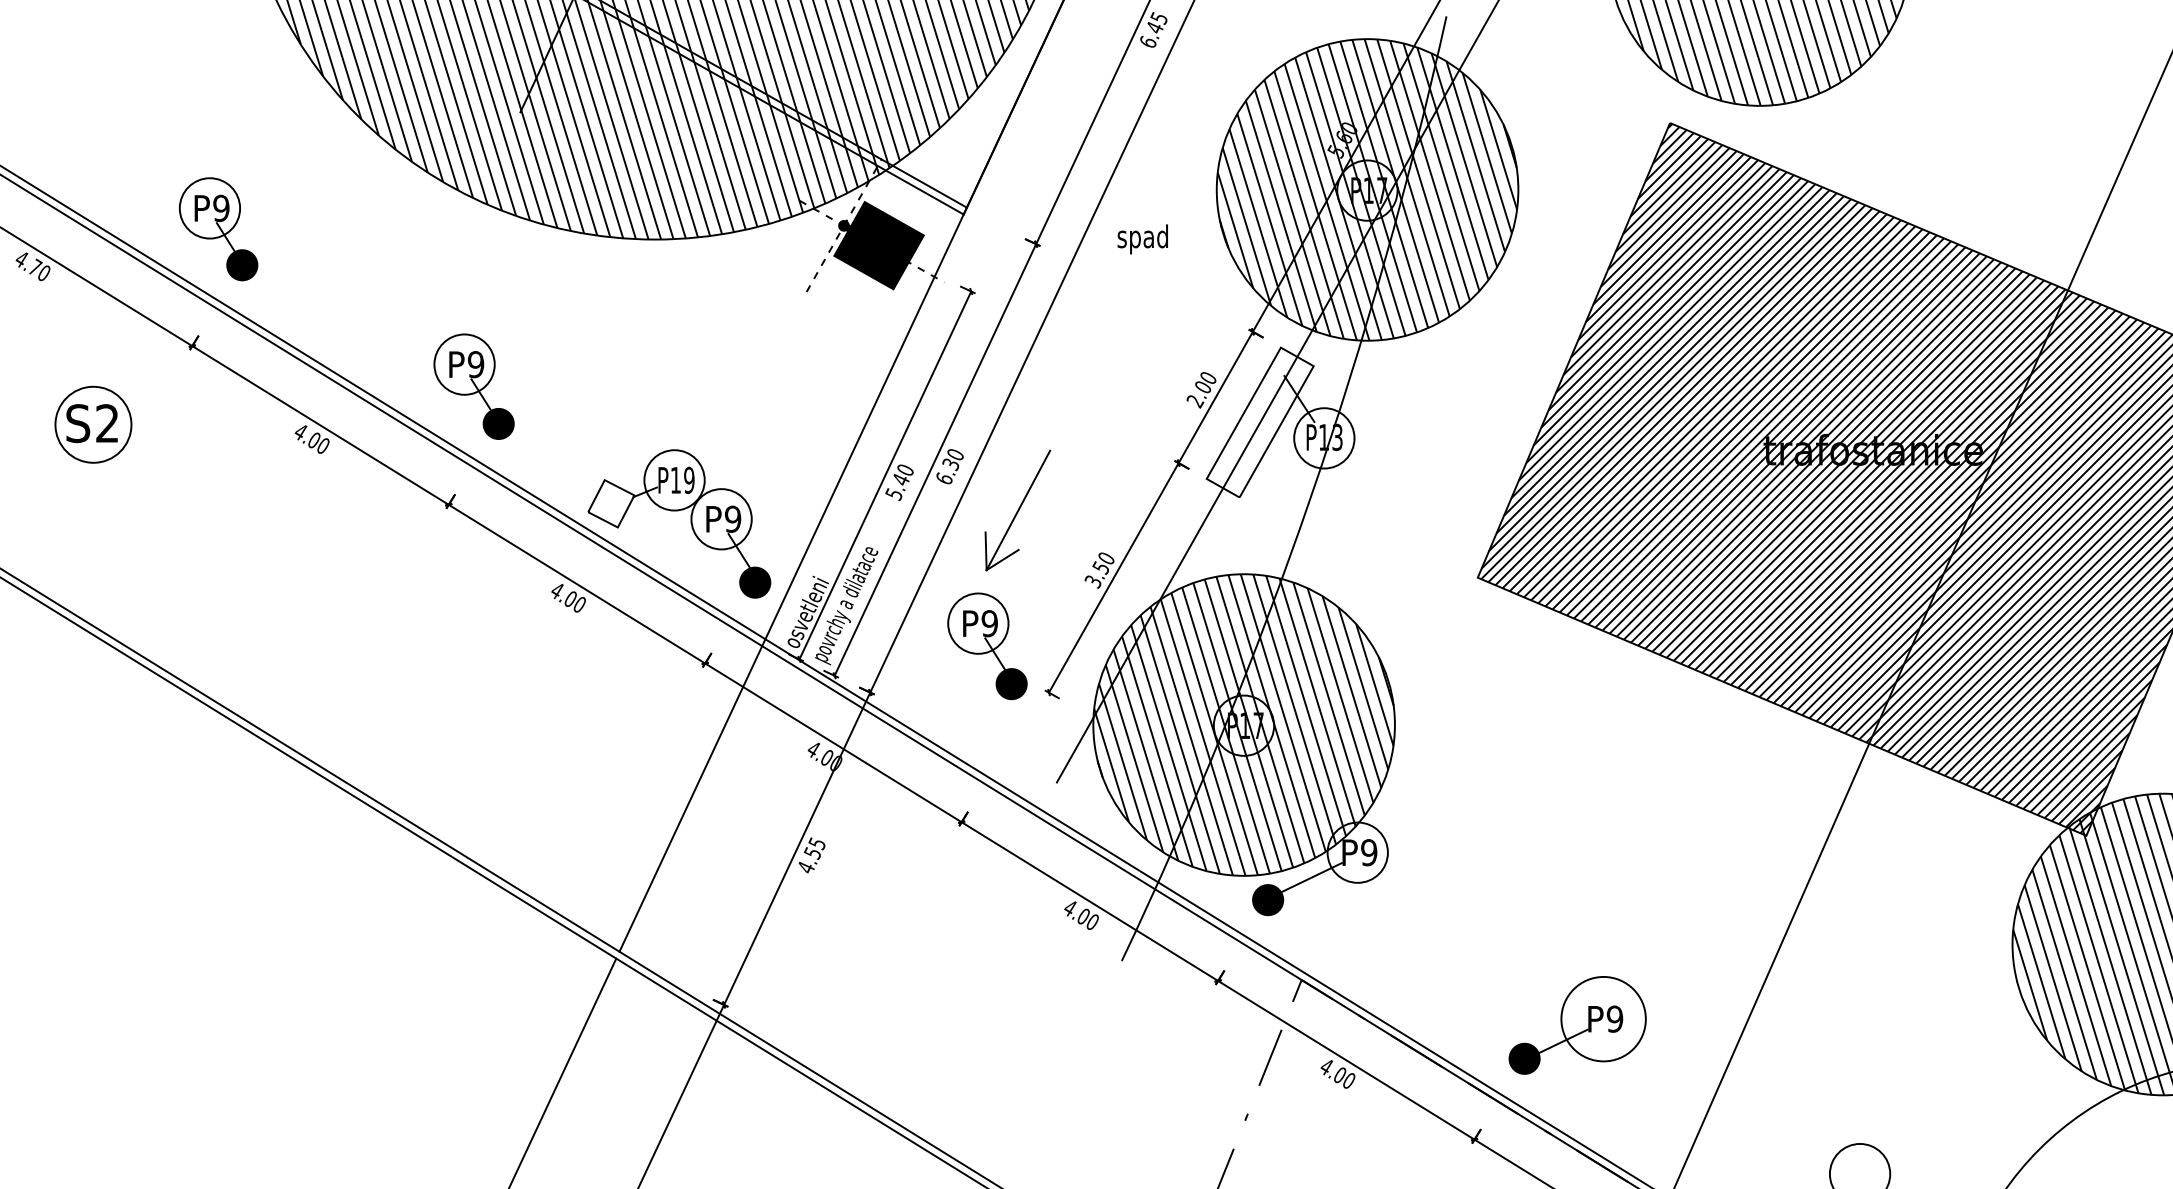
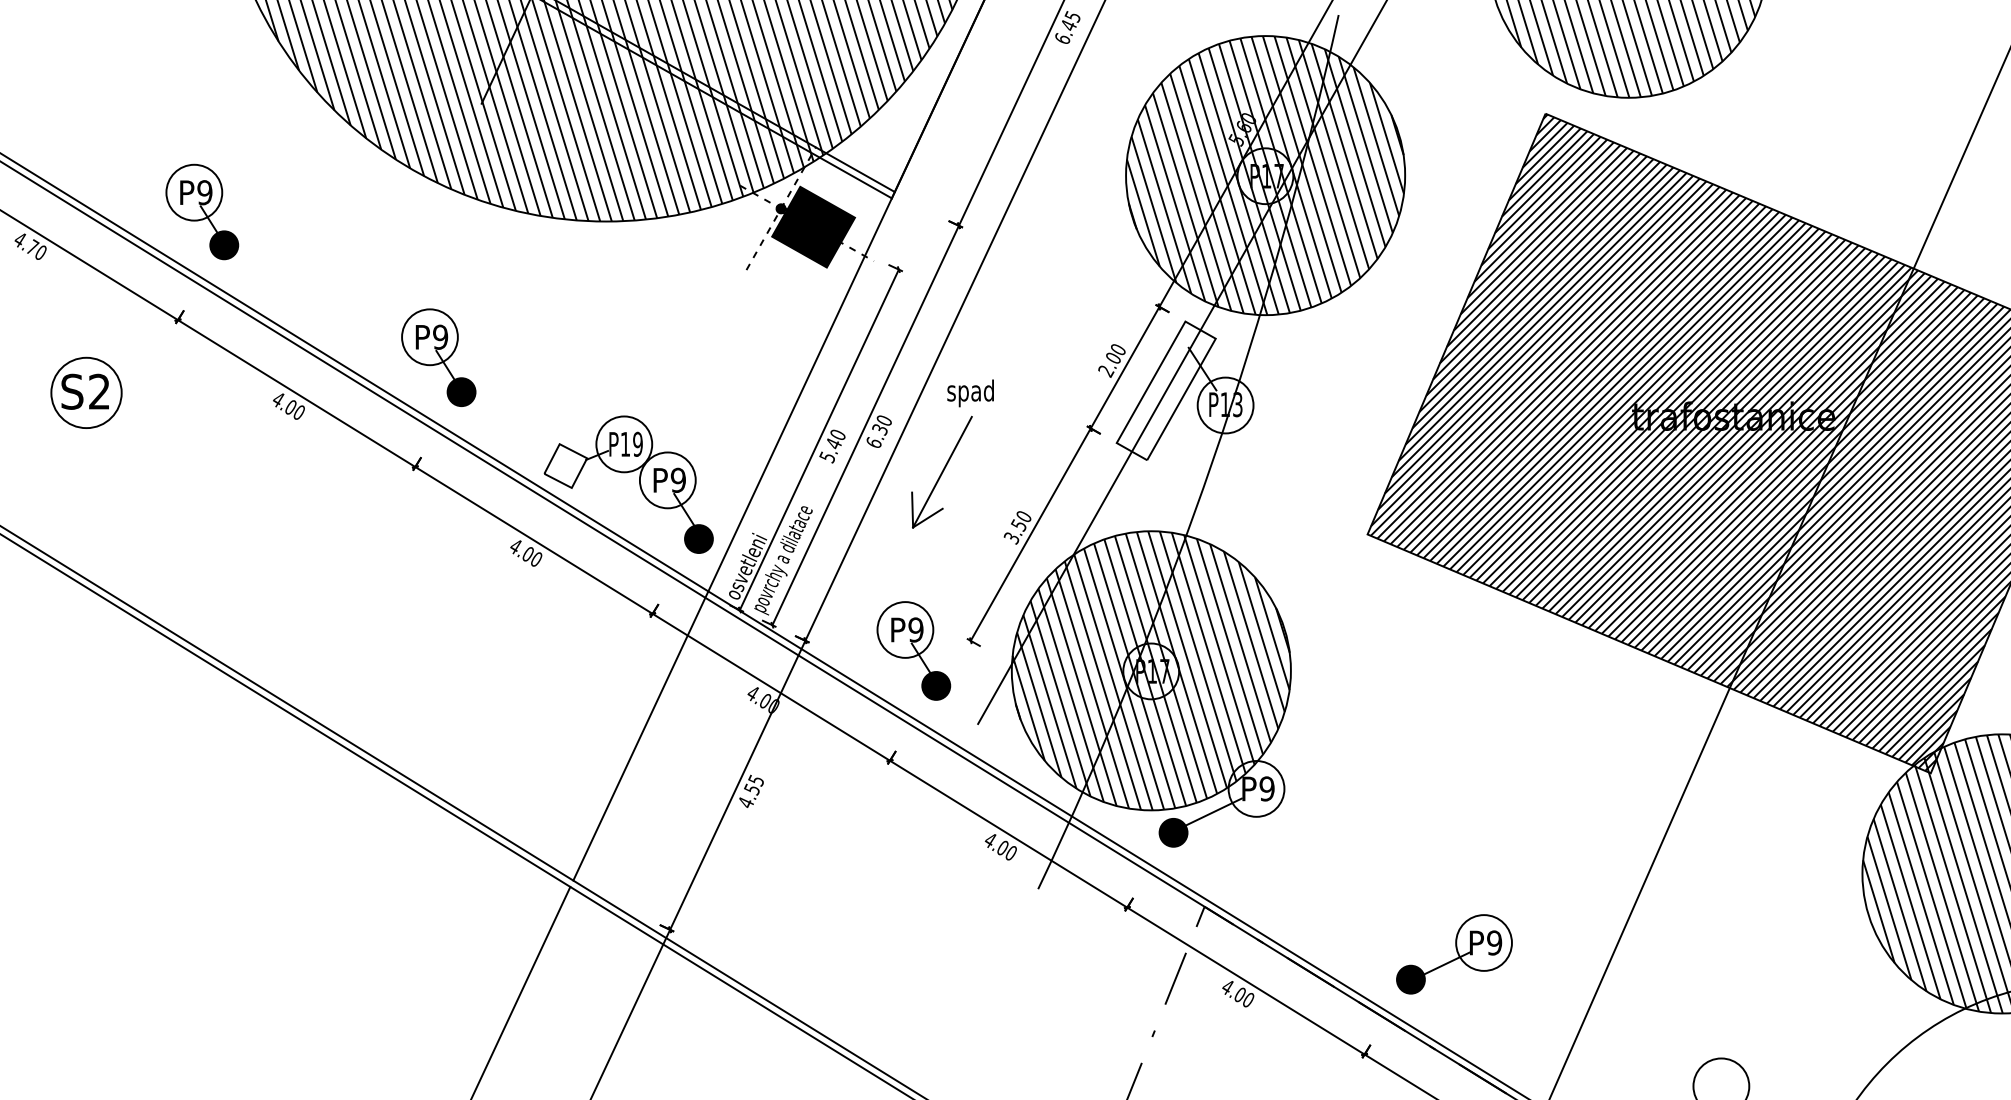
text: (1142, 239) -> (970, 393), moved
part: (987, 645) -> (913, 650), moved
circle: (1603, 1018) -> (1483, 942), size x0.71

